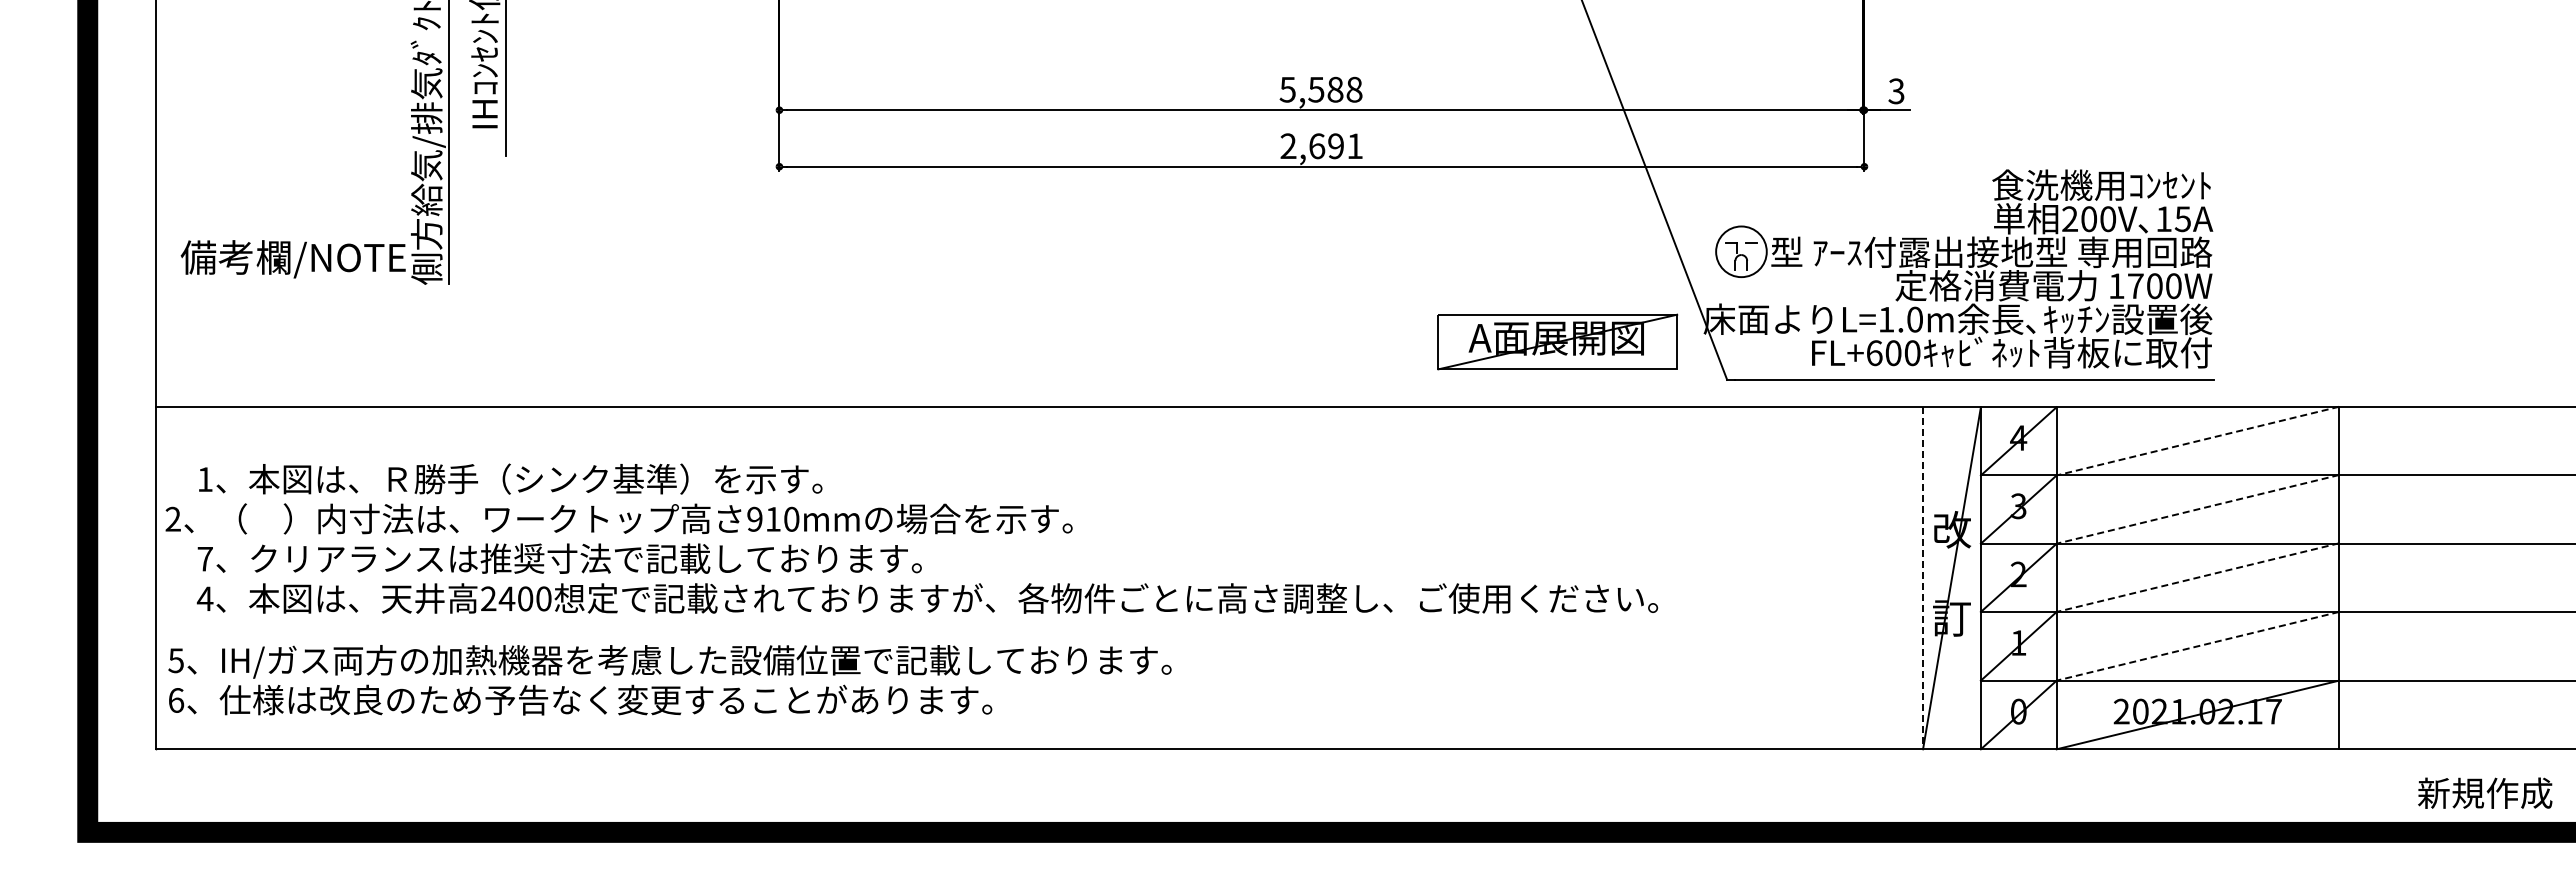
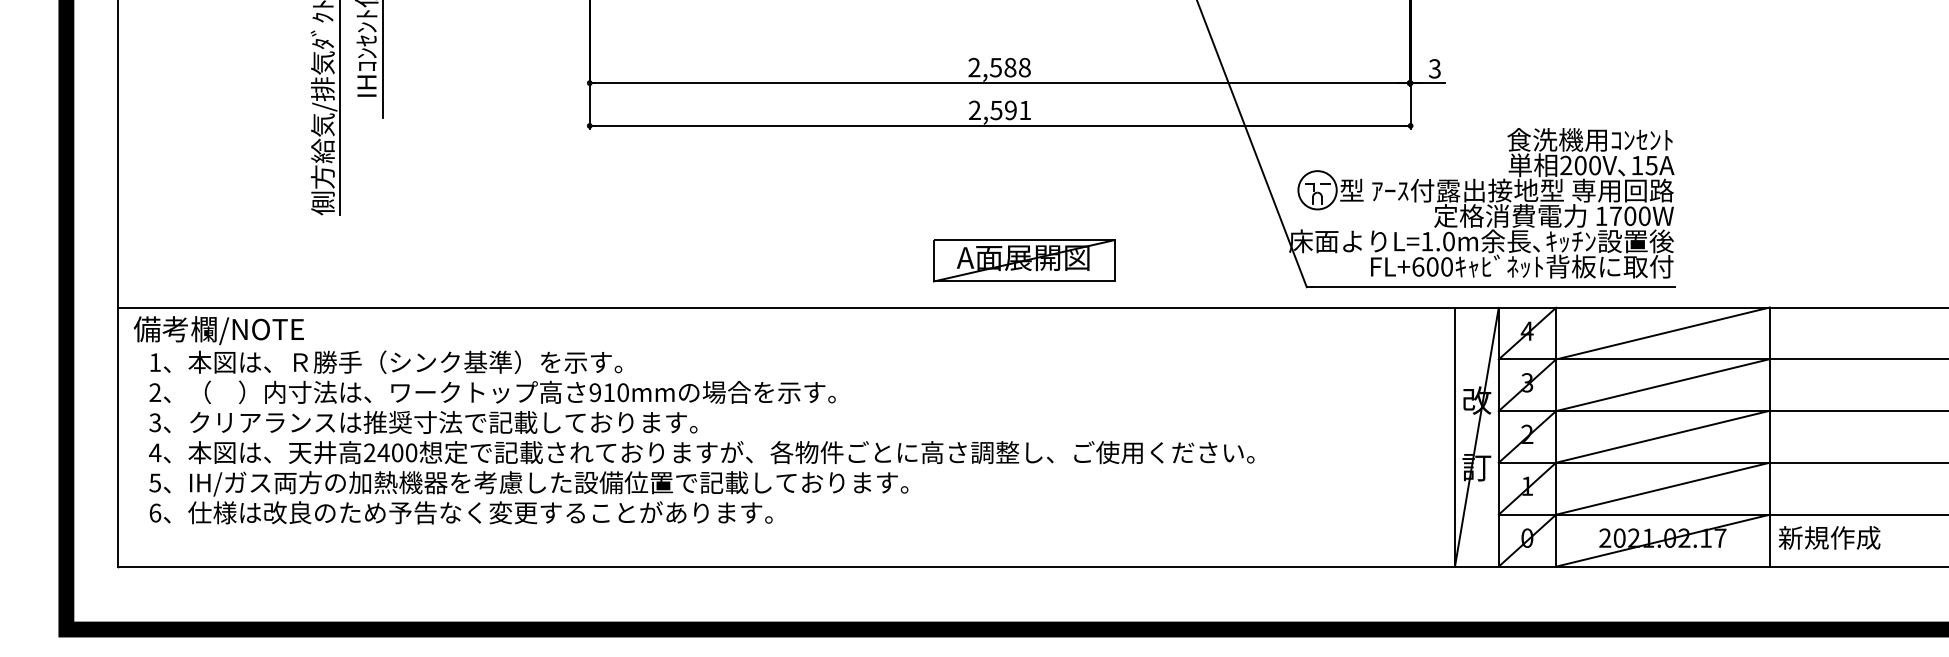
text: (1287, 89) -> (974, 67), 5,588 -> 2,588
text: (1316, 146) -> (996, 110), 2,691 -> 2,591
text: (292, 259) -> (218, 330), moved
part: (1557, 341) -> (1024, 260), moved
line: (2197, 441) -> (1662, 333), dashed -> solid
line: (2197, 509) -> (1662, 385), dashed -> solid
text: (618, 518) -> (492, 392), moved
text: (204, 558) -> (154, 422), 7 -> 3
line: (2197, 577) -> (1662, 436), dashed -> solid
line: (1923, 578) -> (1455, 437), dashed -> solid
line: (2197, 646) -> (1662, 488), dashed -> solid
text: (669, 680) -> (528, 497), moved
text: (2485, 792) -> (1829, 537), moved

